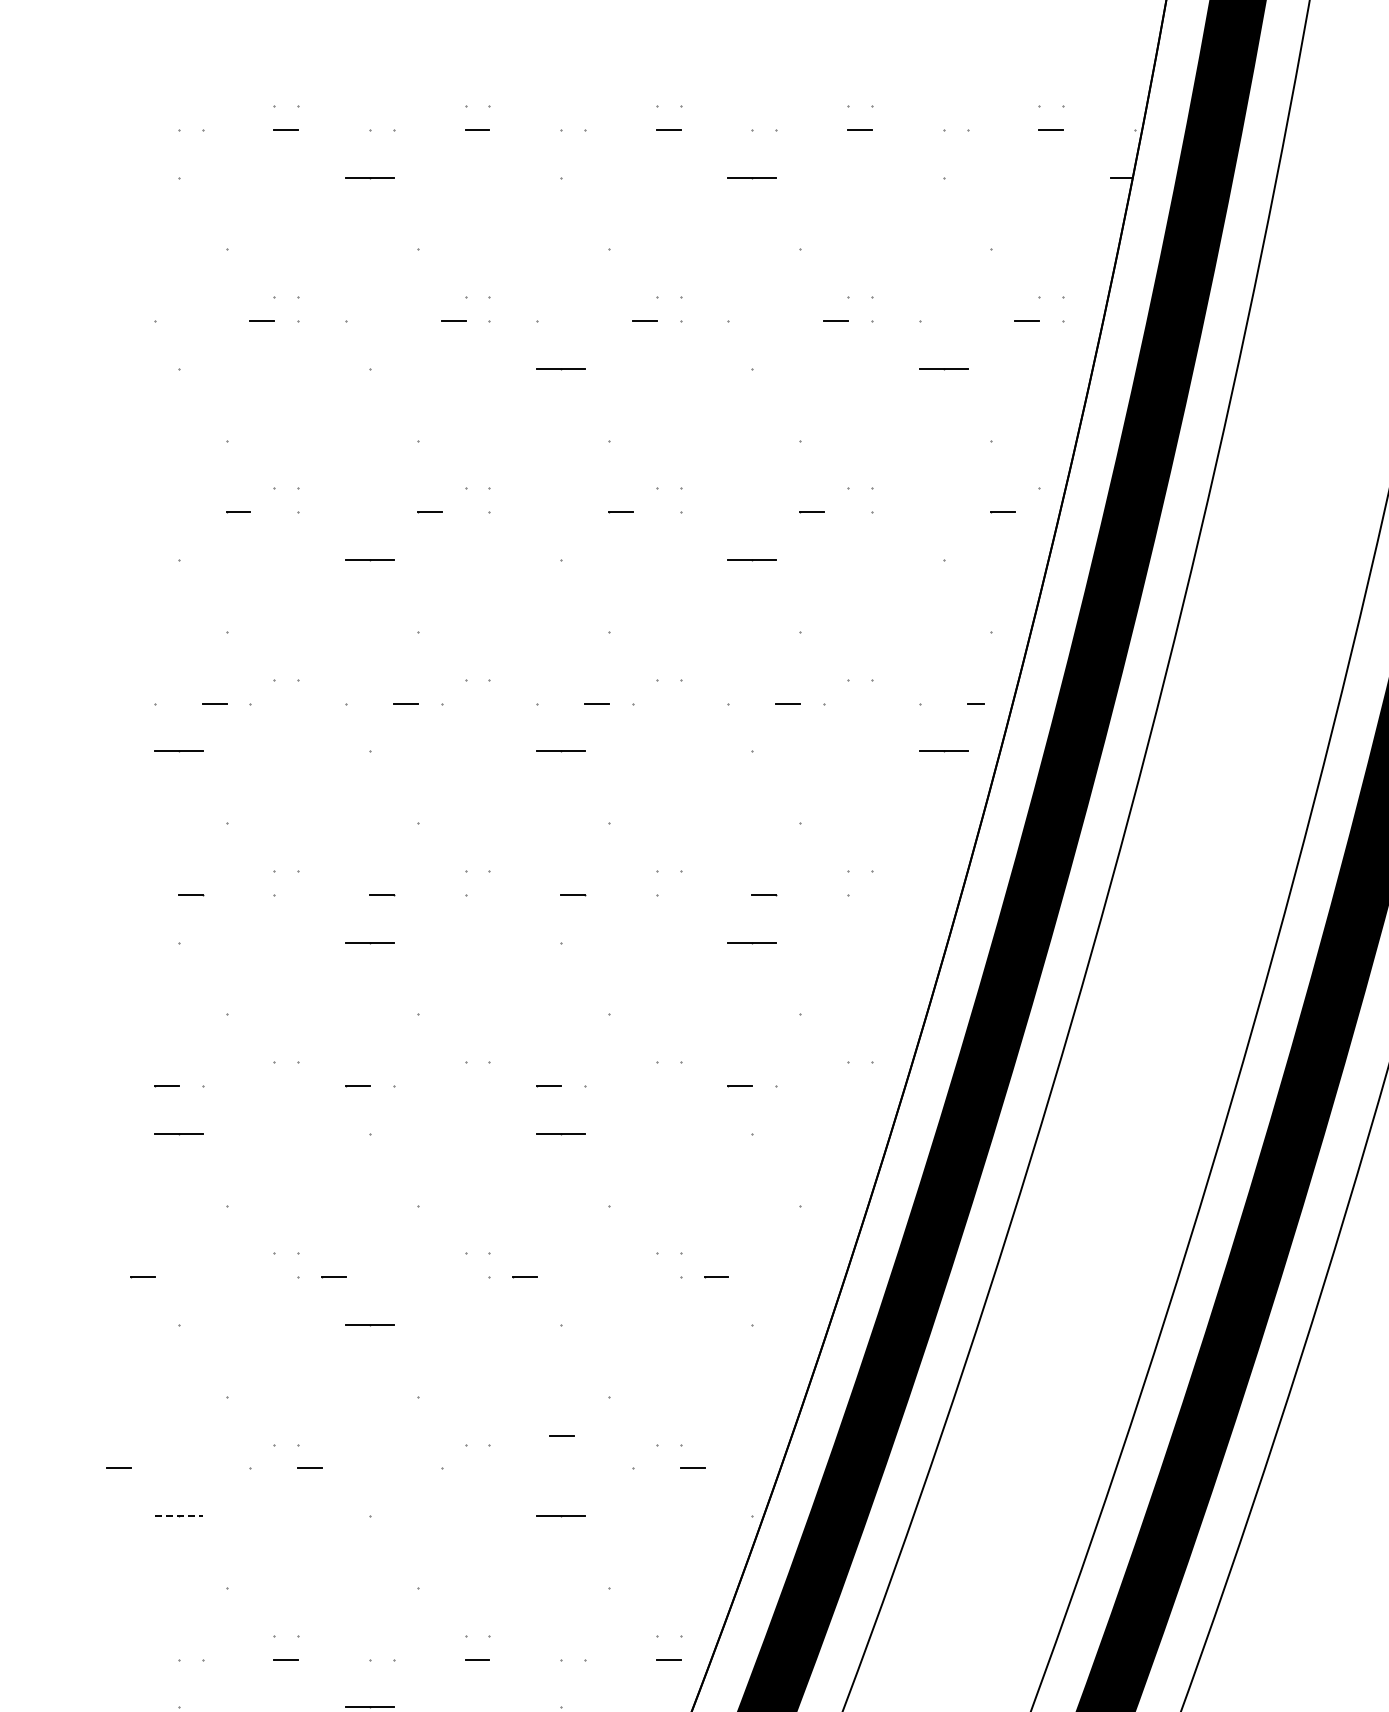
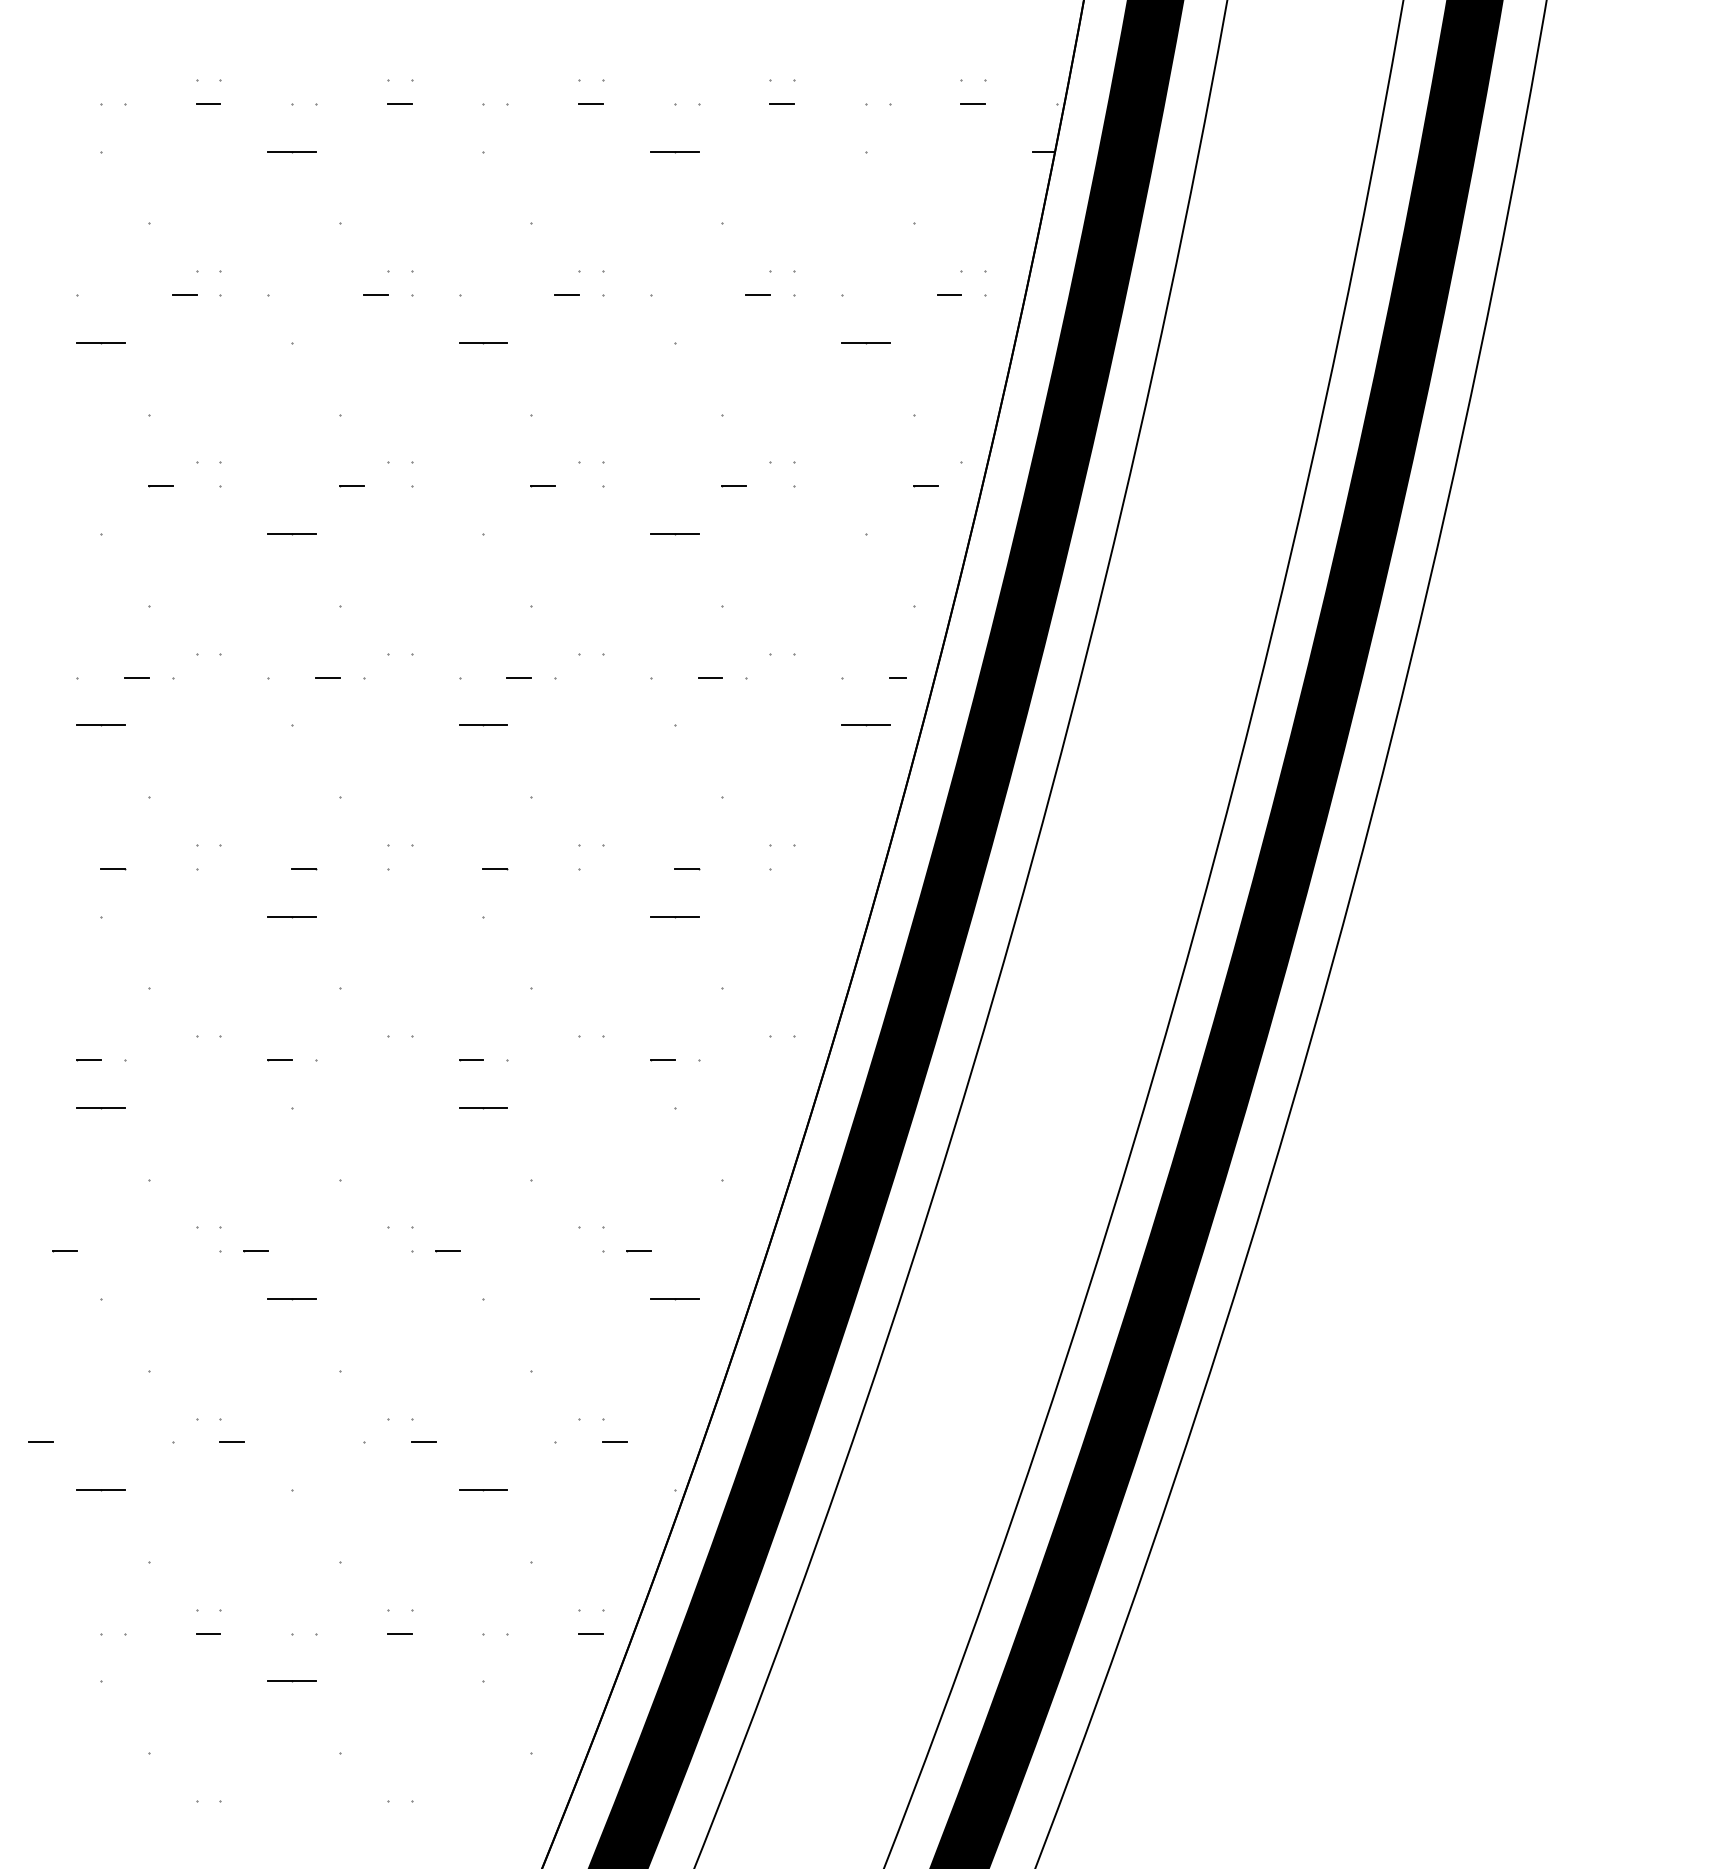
line: (178, 368) -> (100, 342), added
line: (752, 1325) -> (674, 1299), added
line: (562, 1435) -> (423, 1441), moved
line: (178, 1516) -> (100, 1490), dashed -> solid

